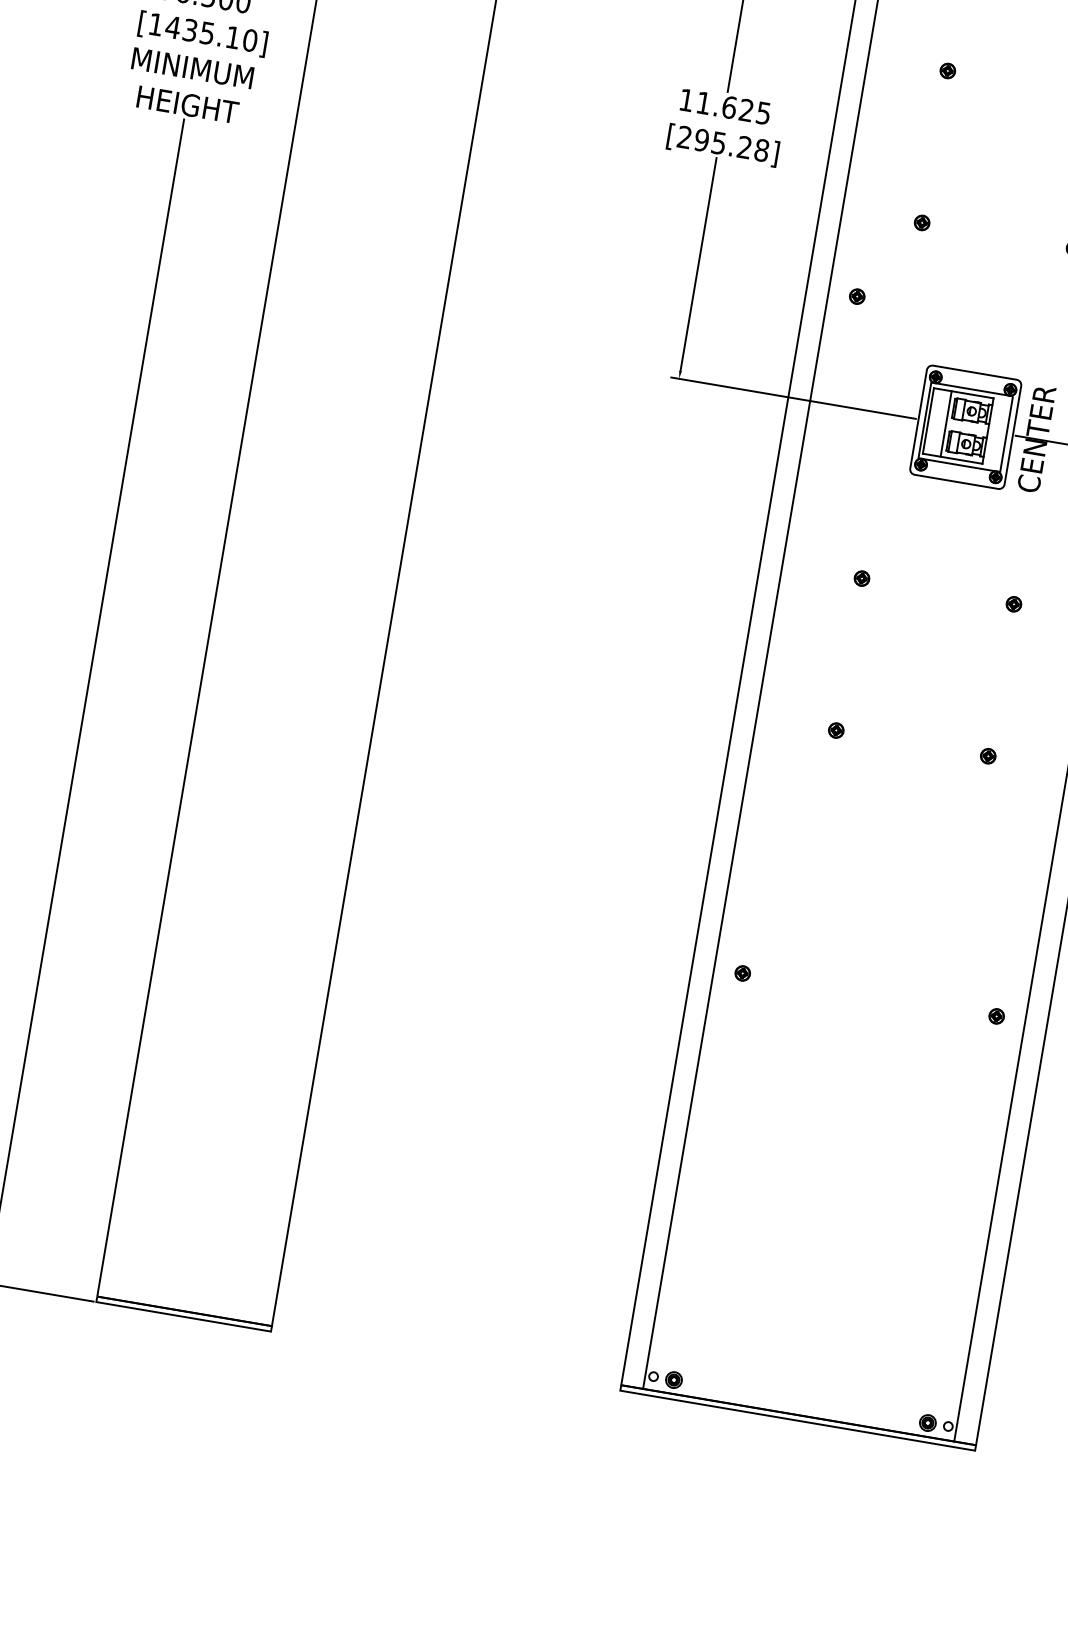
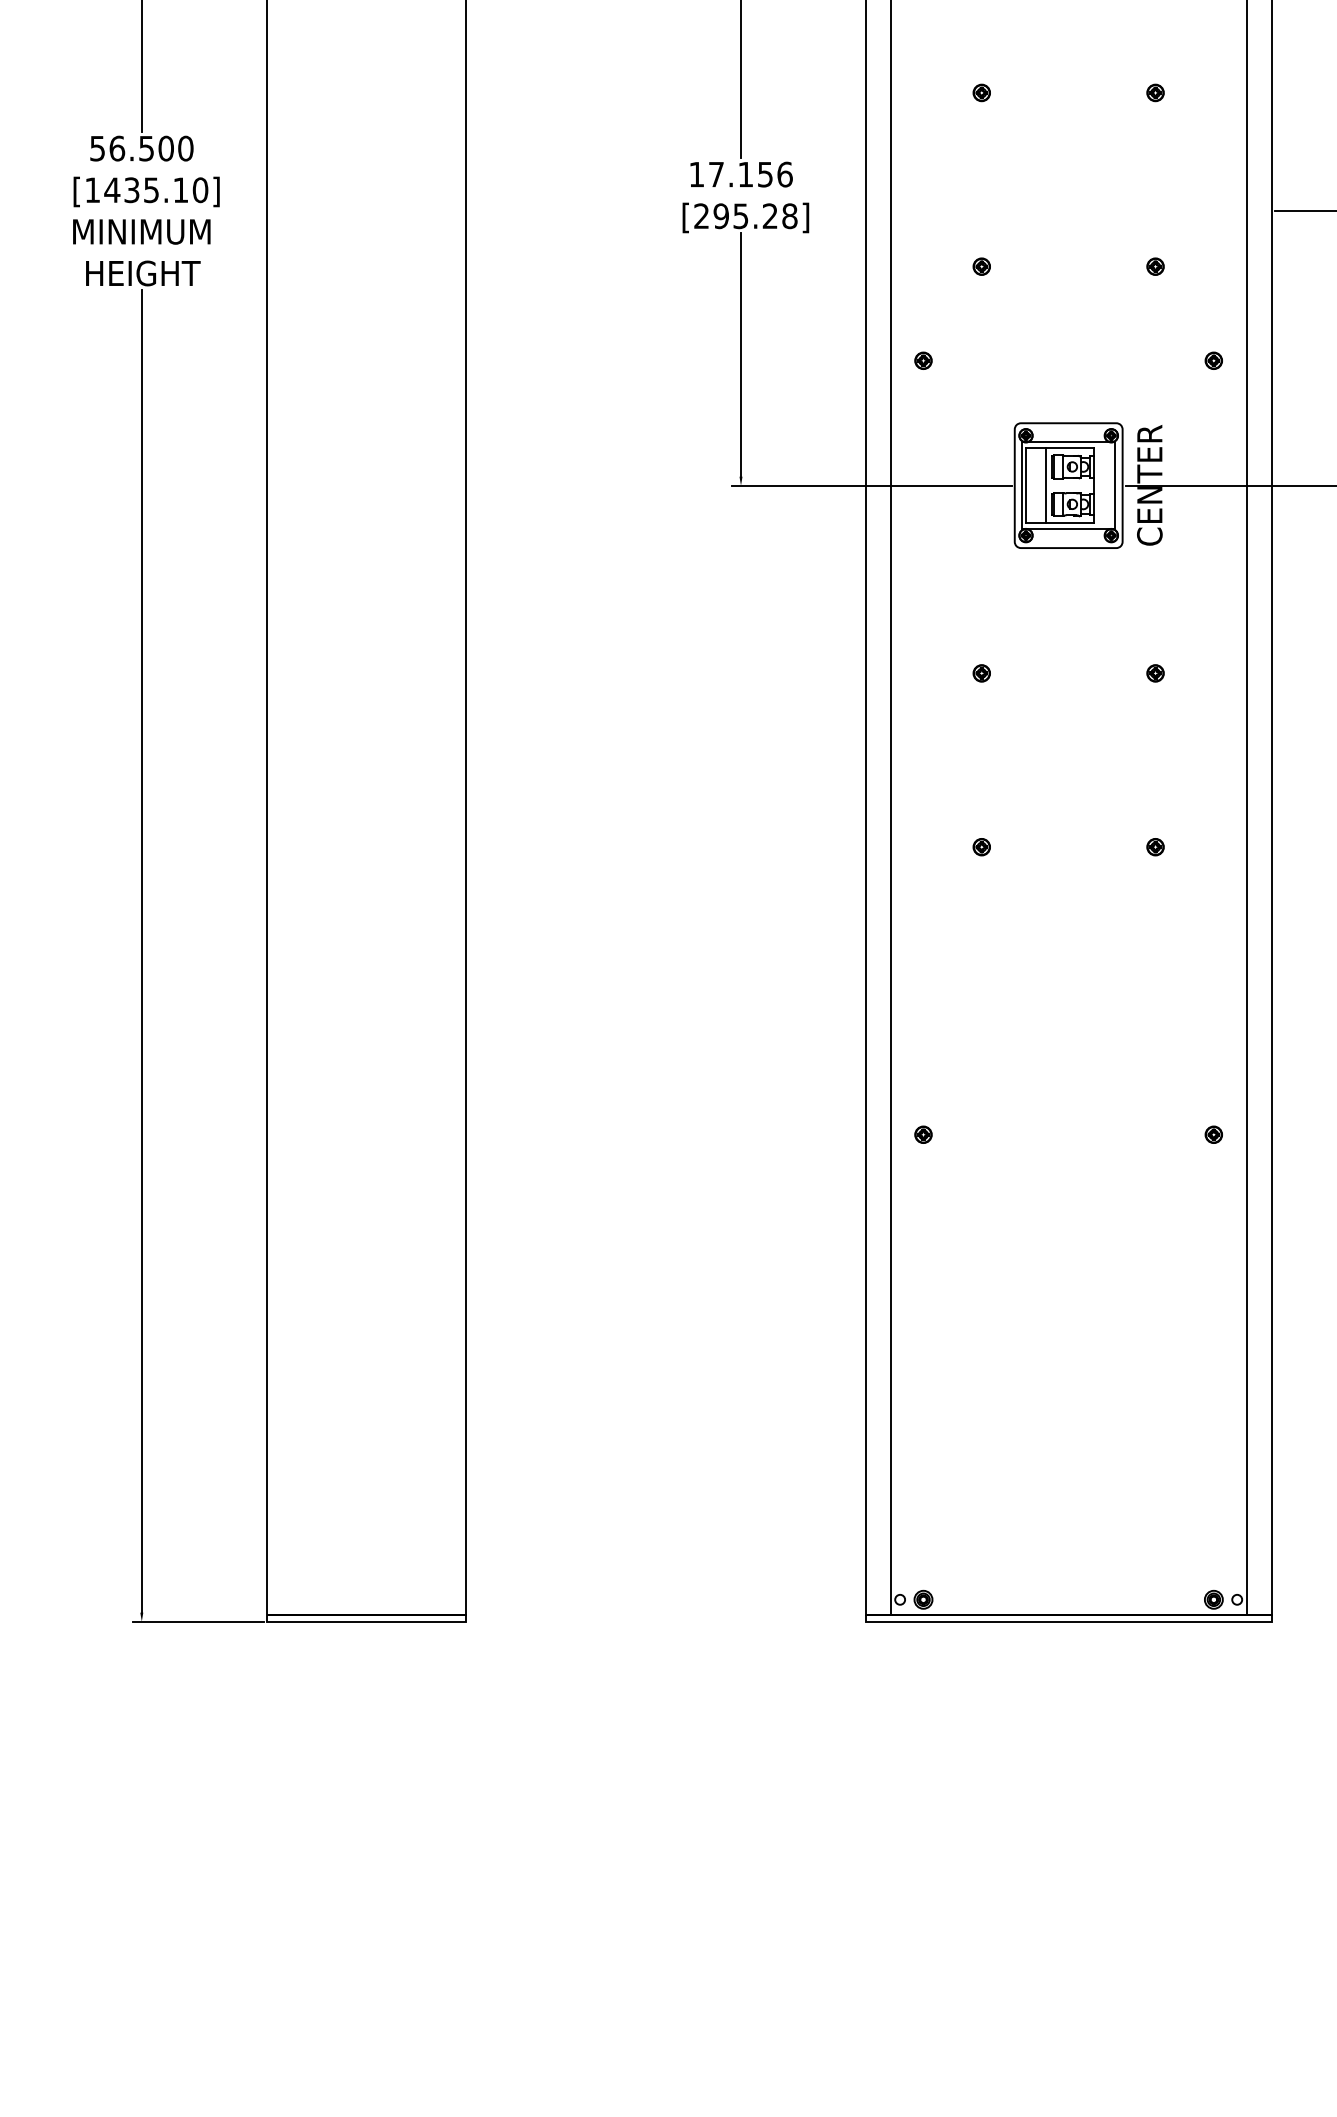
text: (733, 108) -> (750, 174), 11.625 -> 17.156

